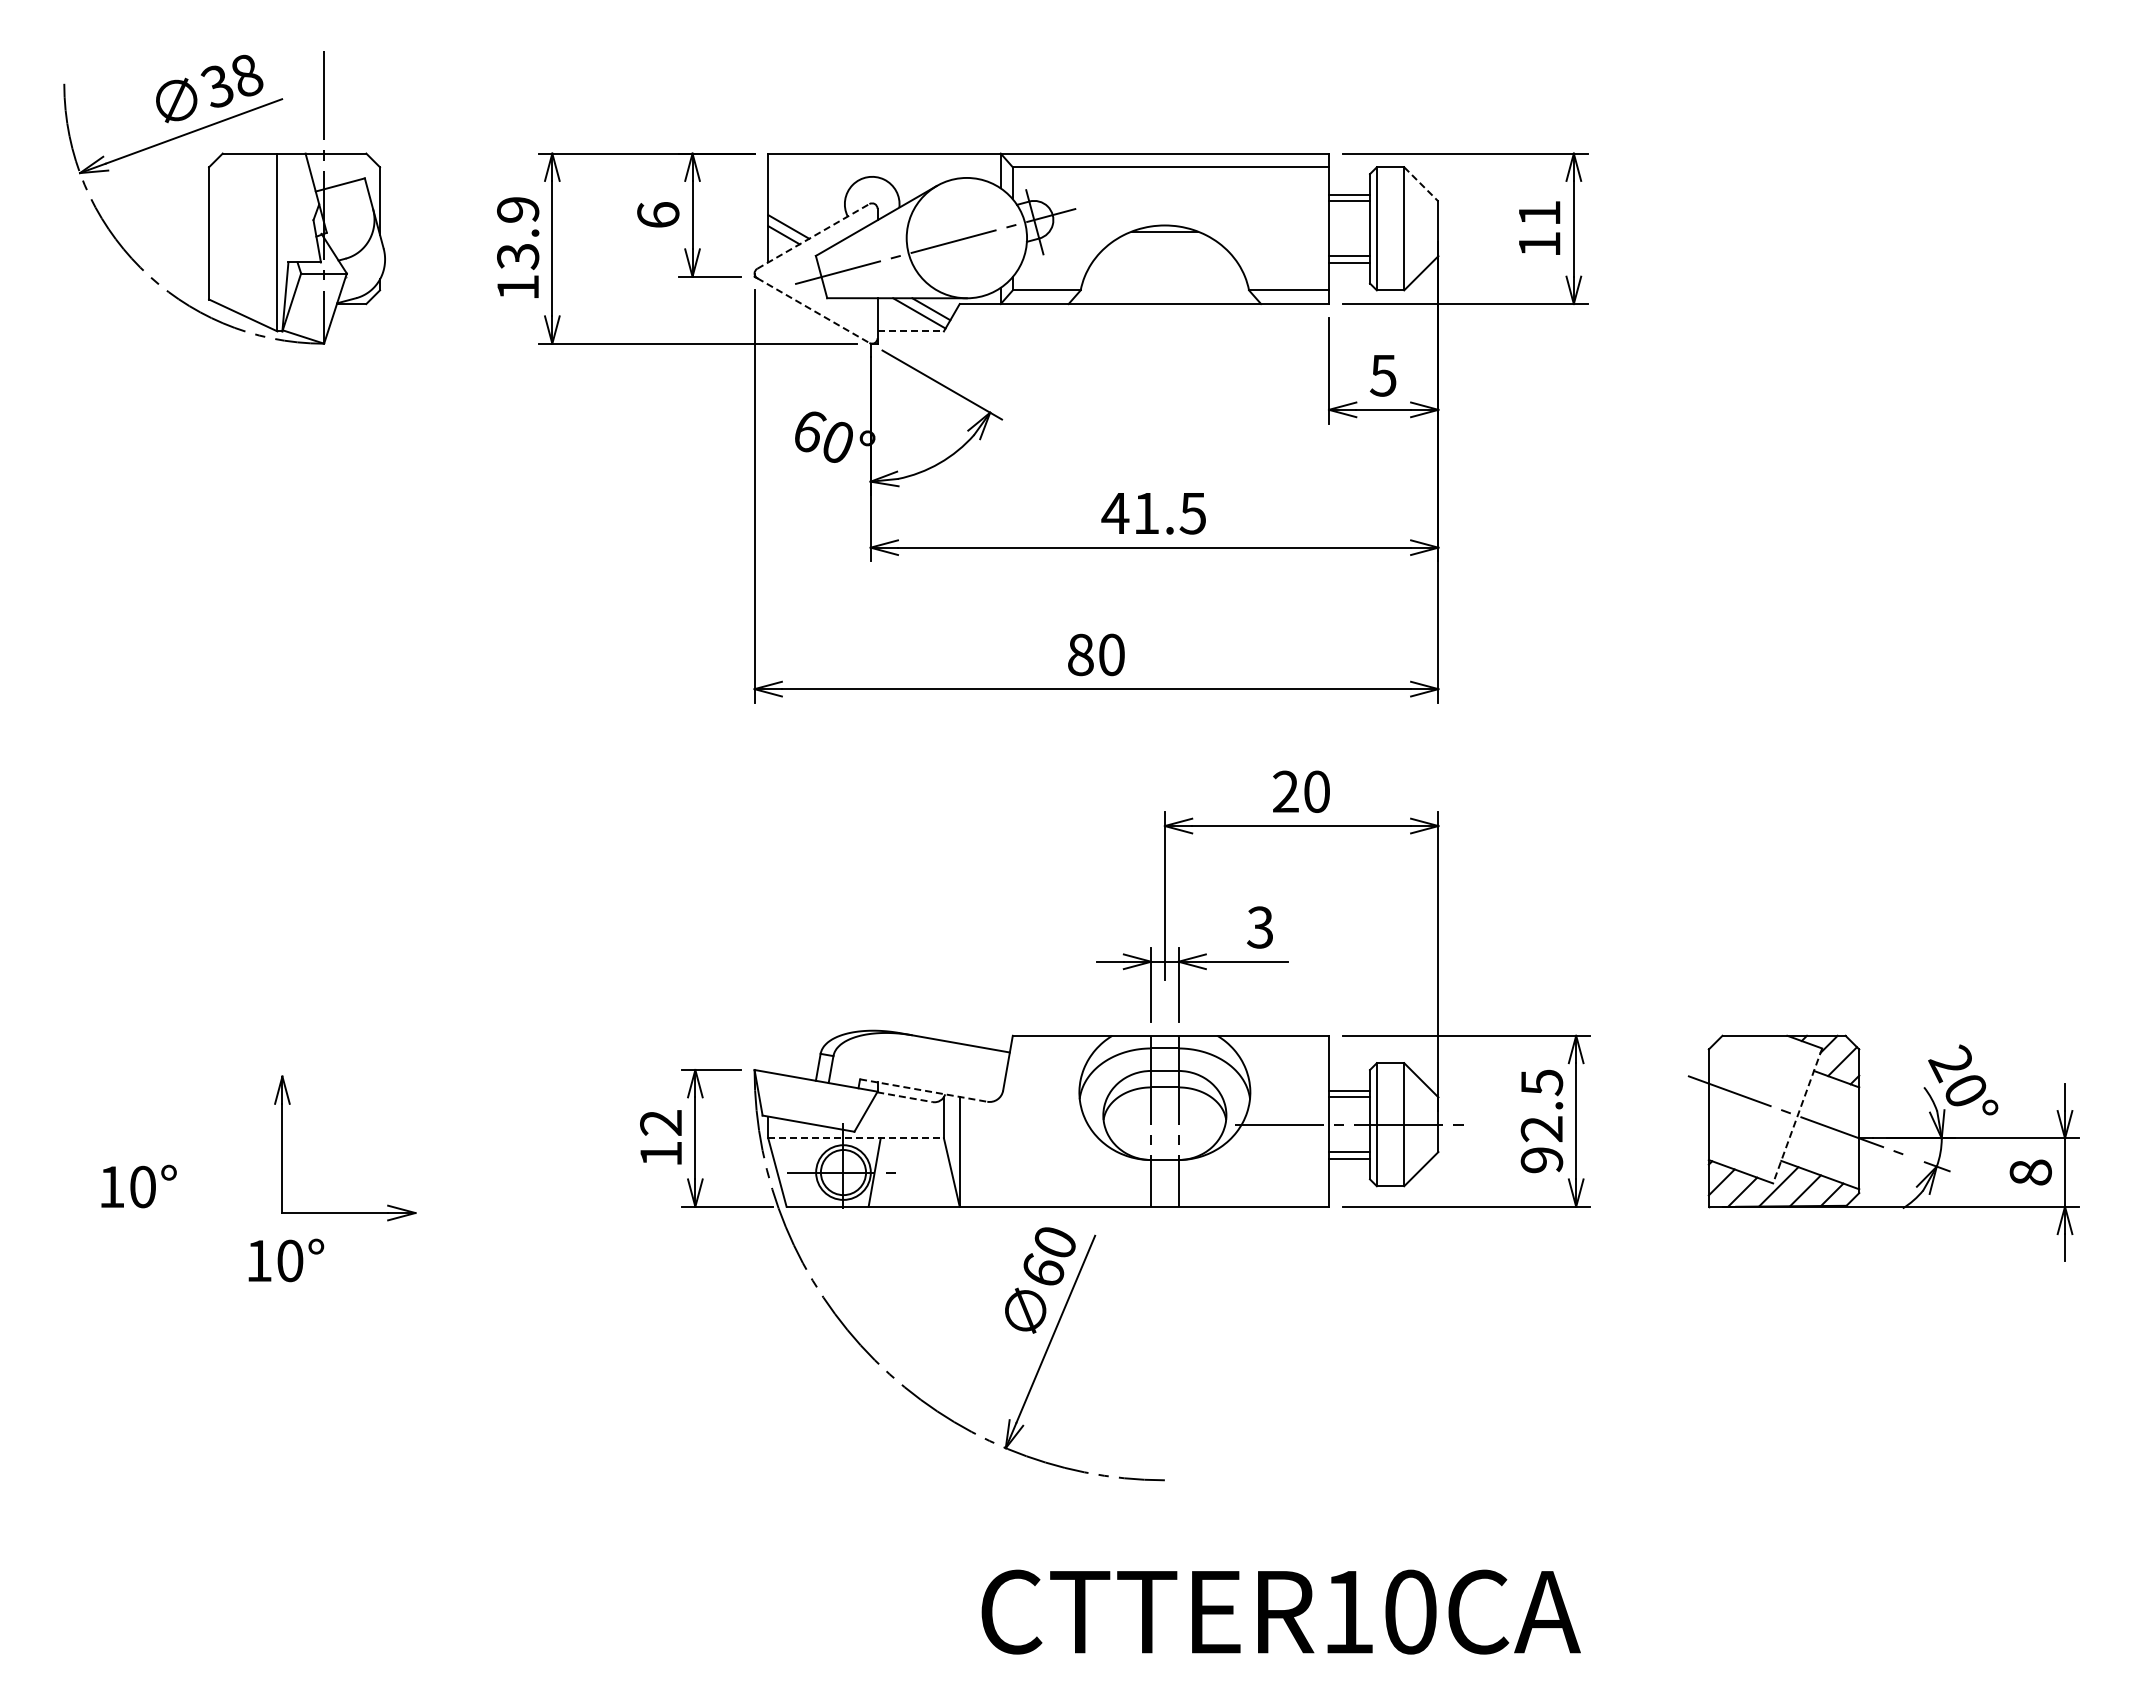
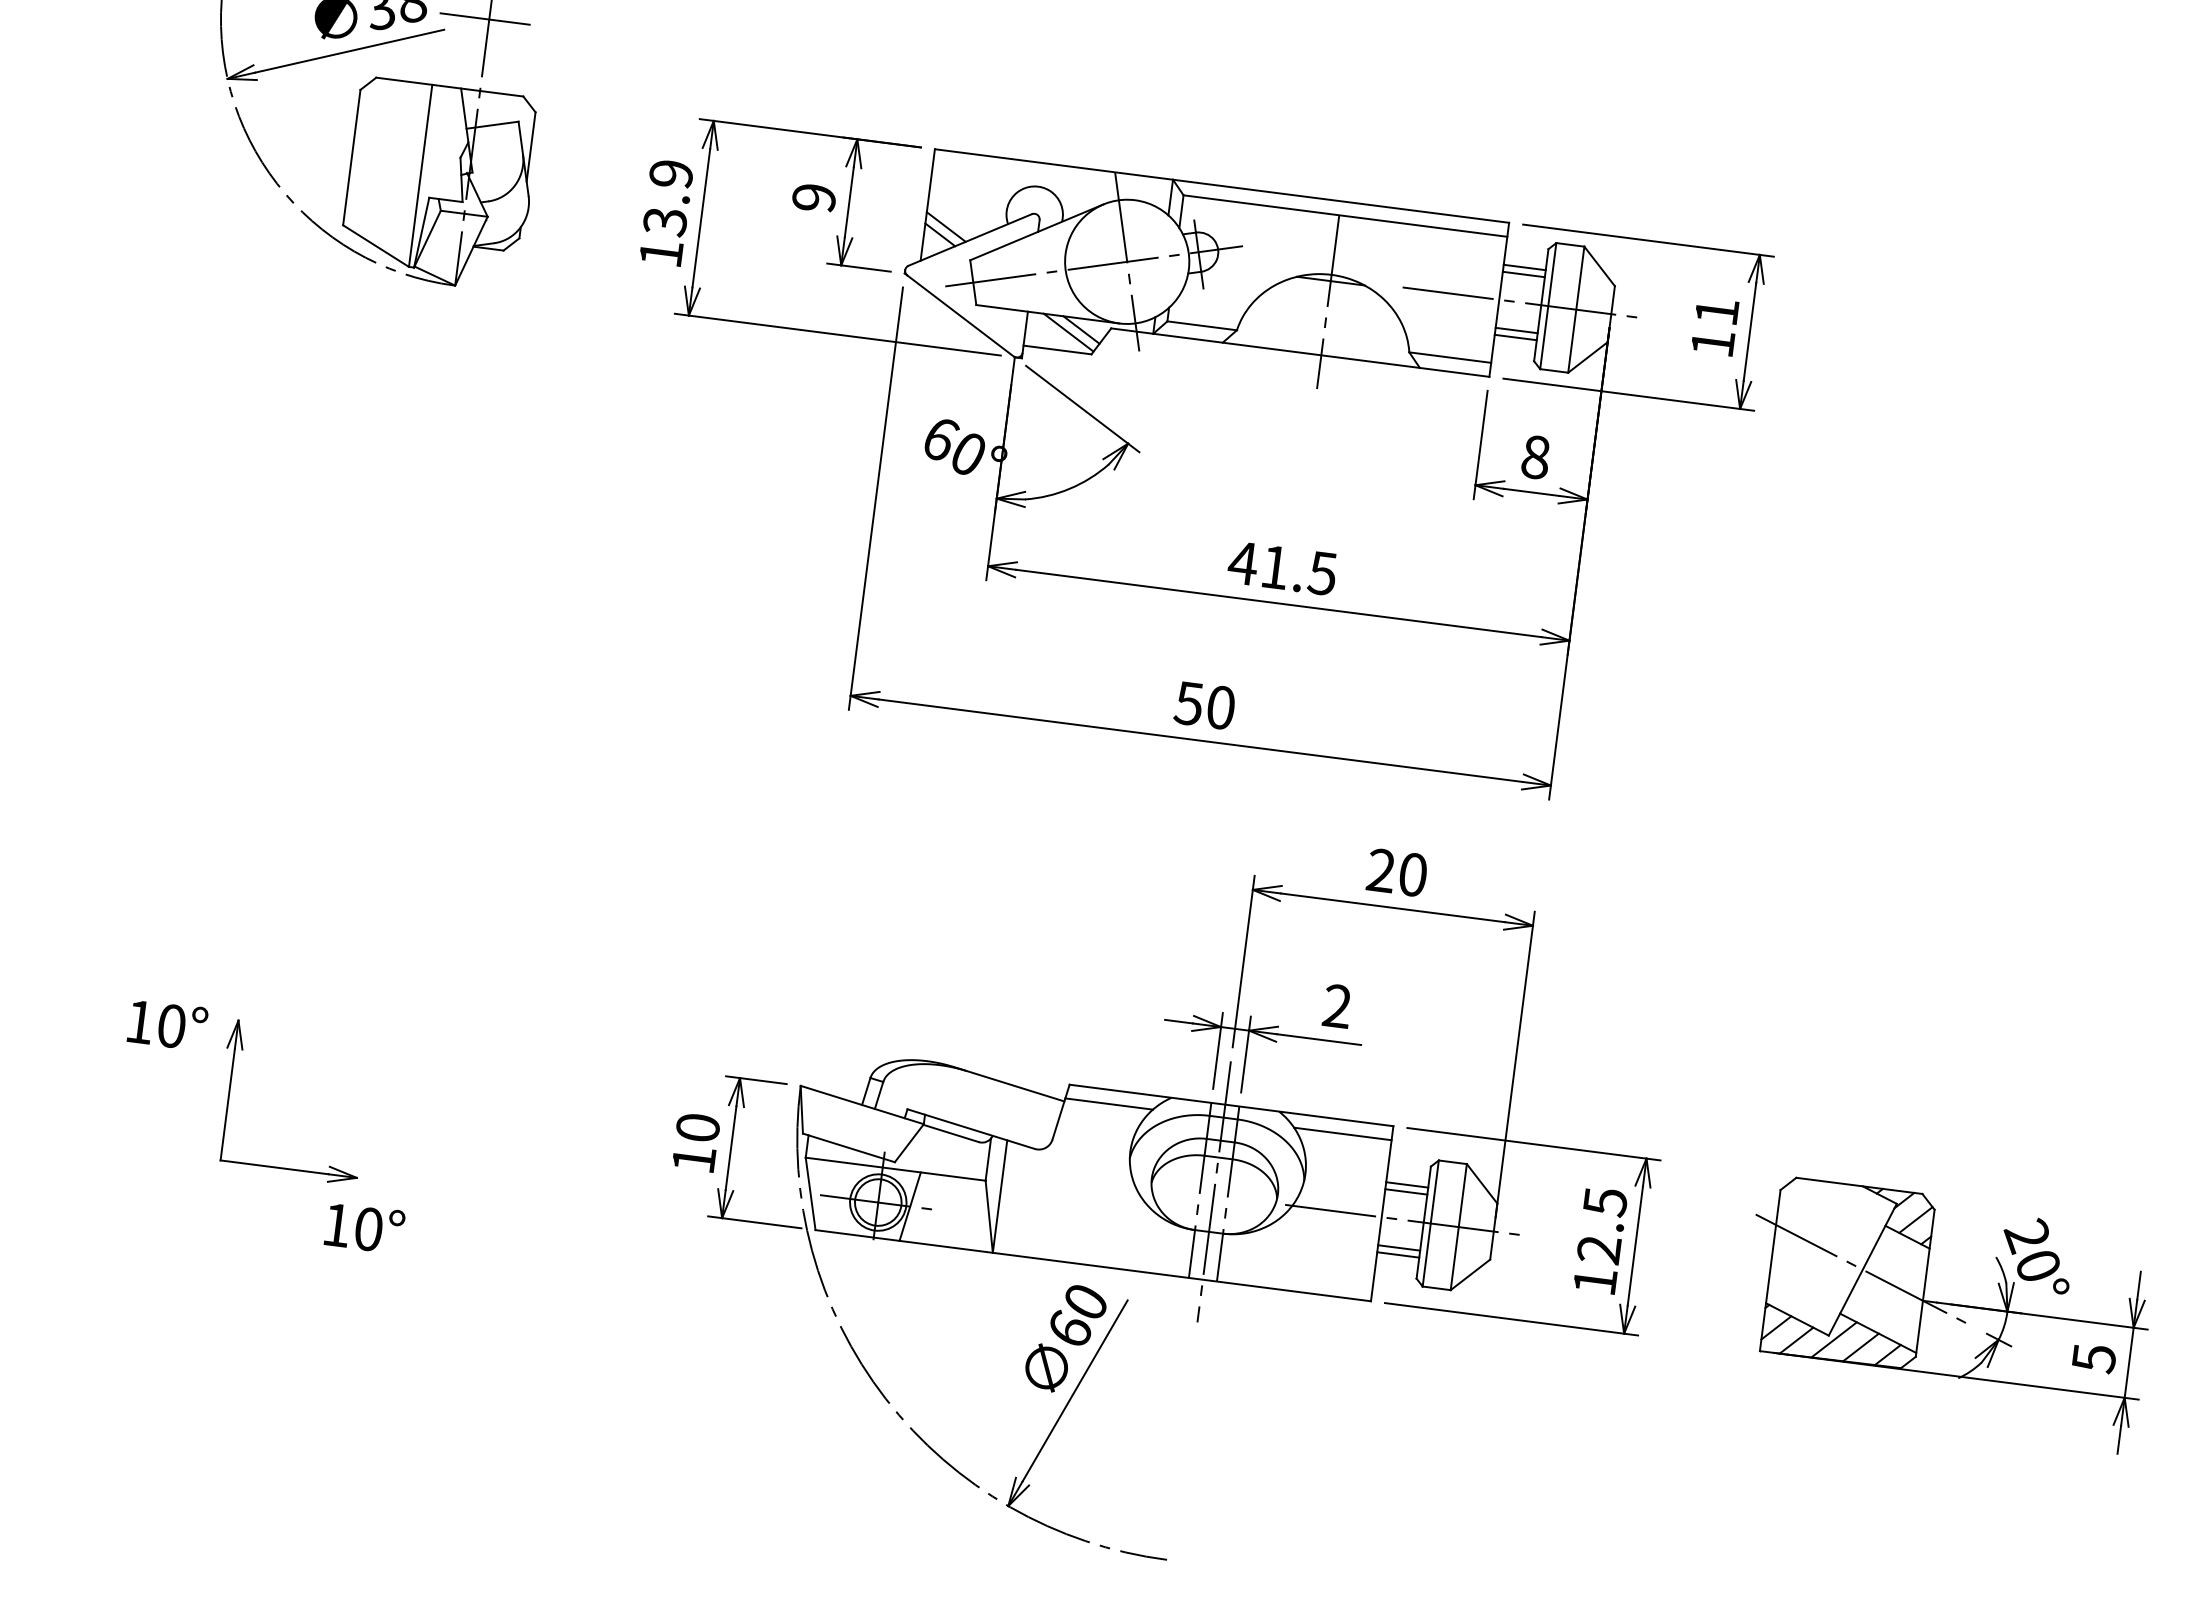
line: (322, 83) -> (487, 18), added
line: (1421, 184) -> (1599, 266), dashed -> solid
text: (658, 215) -> (814, 198), 6 -> 9
line: (1349, 228) -> (1520, 302), added
line: (813, 236) -> (970, 240), dashed -> solid
line: (966, 237) -> (1126, 261), added
line: (1164, 251) -> (1327, 301), added
line: (814, 311) -> (961, 317), dashed -> solid
line: (911, 331) -> (1058, 350), dashed -> solid
text: (1382, 375) -> (1534, 457), 5 -> 8
text: (1080, 654) -> (1188, 703), 80 -> 50
text: (1260, 927) -> (1337, 1006), 3 -> 2
line: (1052, 1049) -> (1108, 1103), added
line: (1281, 1049) -> (1342, 1134), added
line: (923, 1090) -> (970, 1129), dashed -> solid
line: (905, 1097) -> (951, 1133), dashed -> solid
line: (1797, 1115) -> (1862, 1269), dashed -> solid
line: (1164, 1120) -> (1213, 1191), added
text: (661, 1122) -> (698, 1127), 12 -> 10
line: (856, 1138) -> (896, 1169), dashed -> solid
part: (282, 1148) -> (229, 1094), moved
text: (1541, 1160) -> (1594, 1281), 92.5 -> 12.5
text: (2030, 1172) -> (2093, 1358), 8 -> 5
text: (138, 1186) -> (167, 1025), moved
text: (286, 1260) -> (364, 1228), moved

